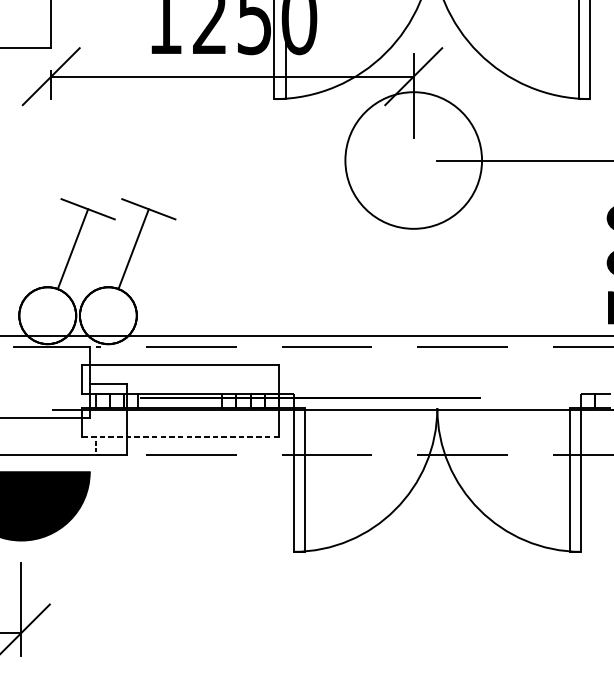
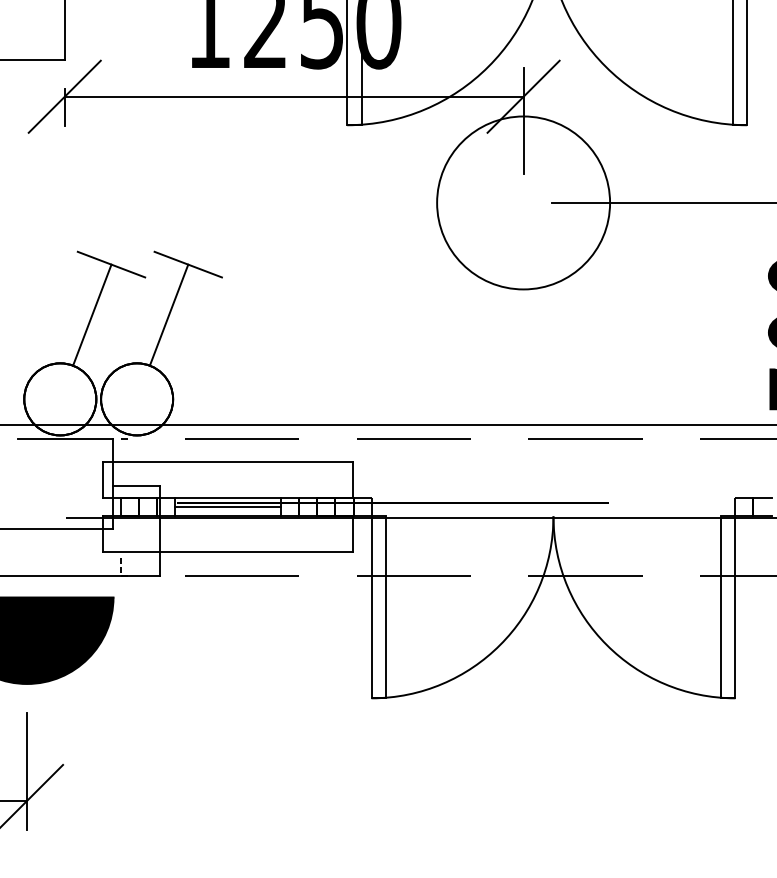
line: (180, 401) -> (228, 507), added
line: (179, 436) -> (227, 552), dashed -> solid

